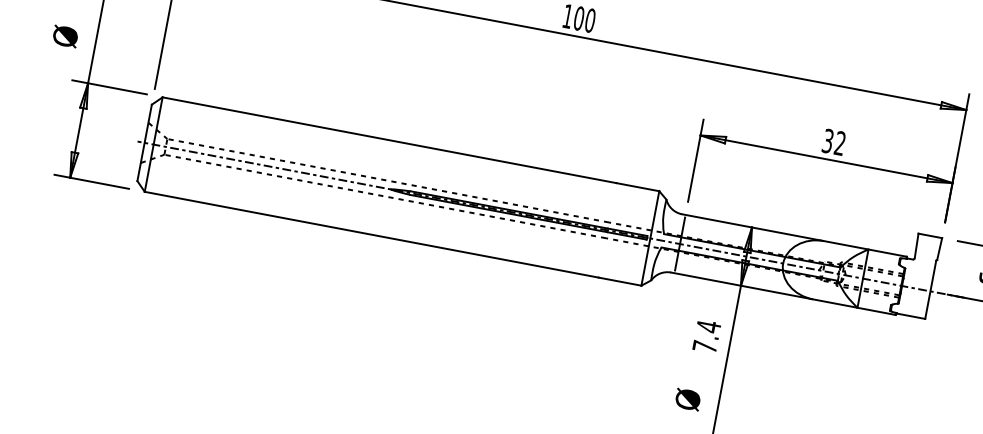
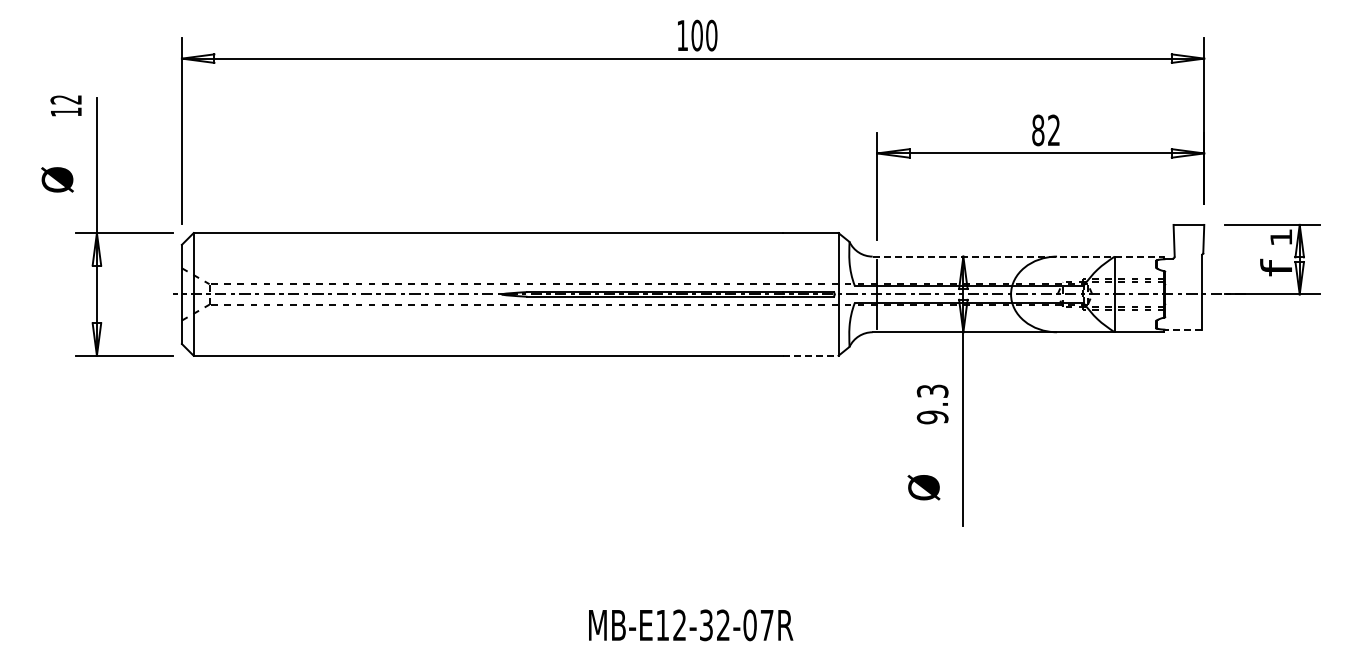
text: (828, 141) -> (1038, 130), 32 -> 82
line: (794, 235) -> (1018, 256), solid -> dashed
line: (619, 281) -> (810, 355), solid -> dashed
line: (910, 316) -> (1183, 330), solid -> dashed
text: (706, 336) -> (932, 404), 7.4 -> 9.3

